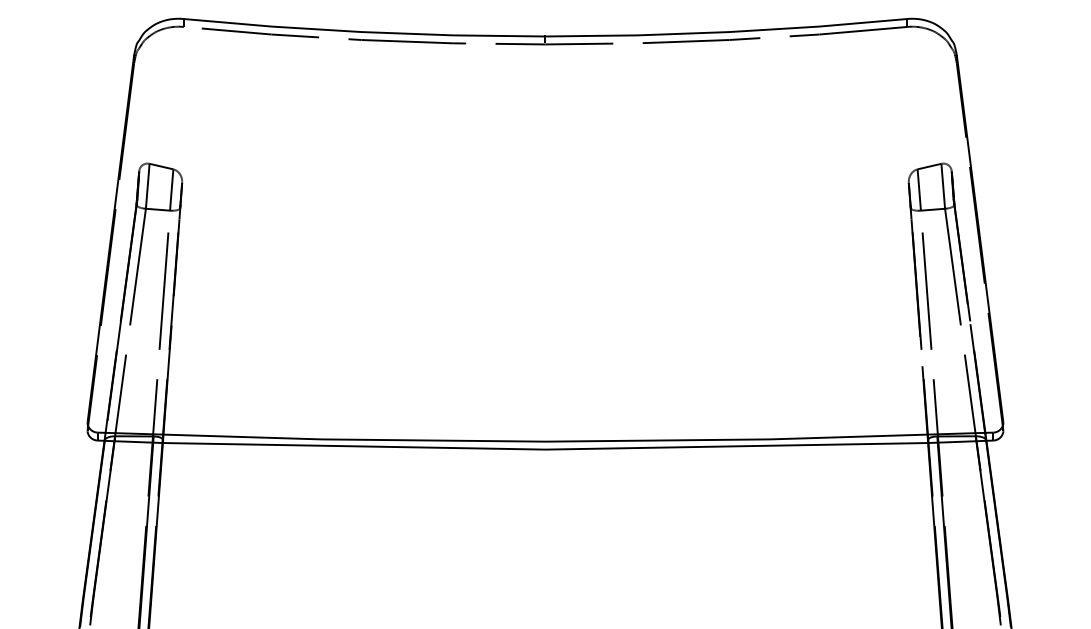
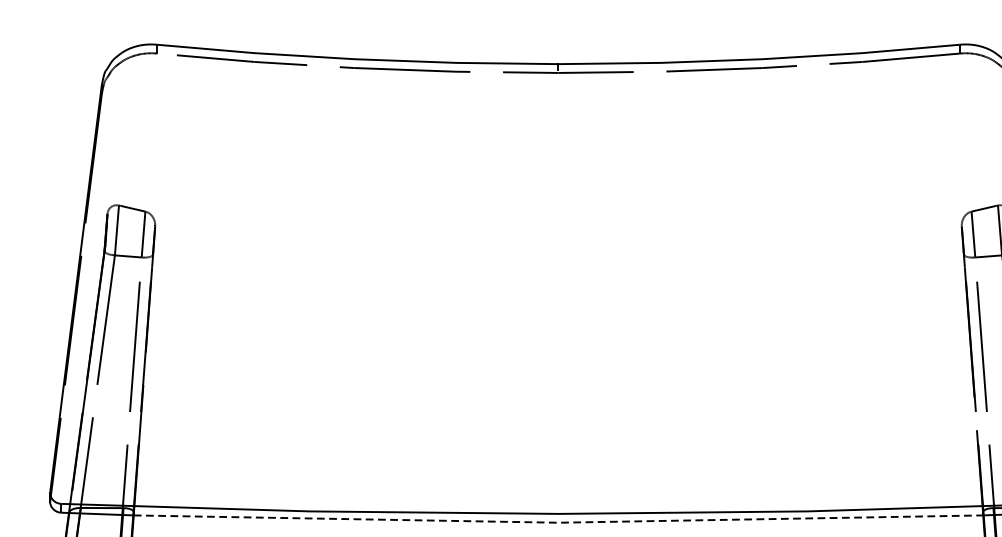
line: (545, 449) -> (558, 522), solid -> dashed

